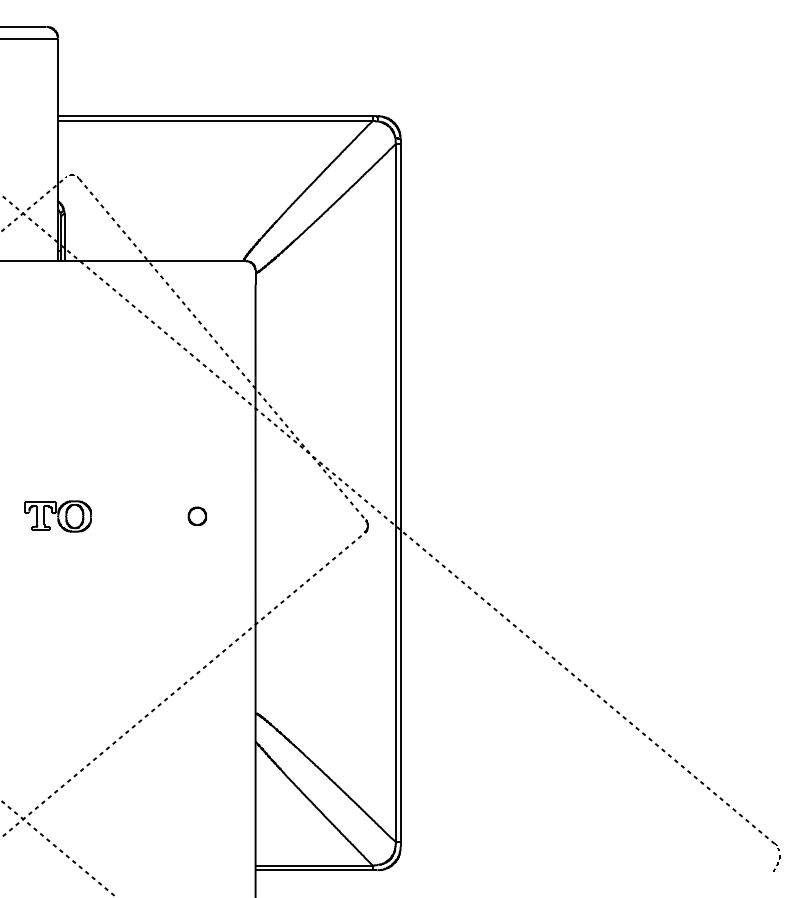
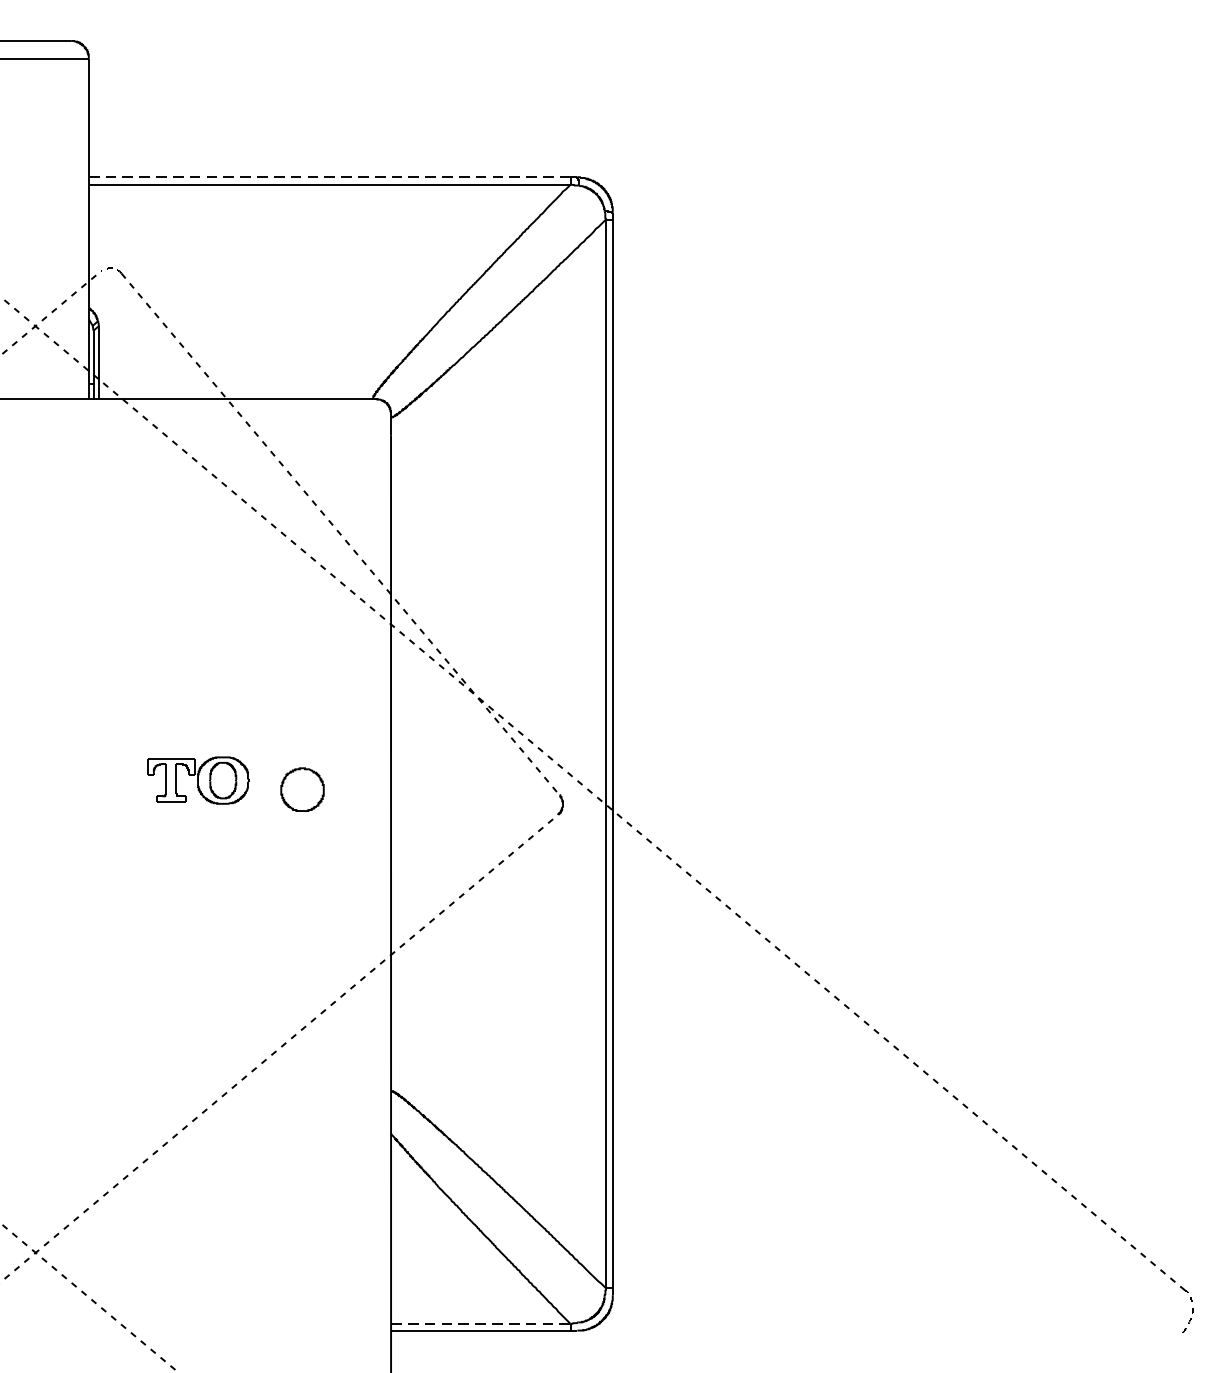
line: (215, 115) -> (329, 176), solid -> dashed
part: (196, 515) -> (300, 788), size x1.6
part: (57, 516) -> (196, 780), moved
line: (314, 865) -> (481, 1323), solid -> dashed

